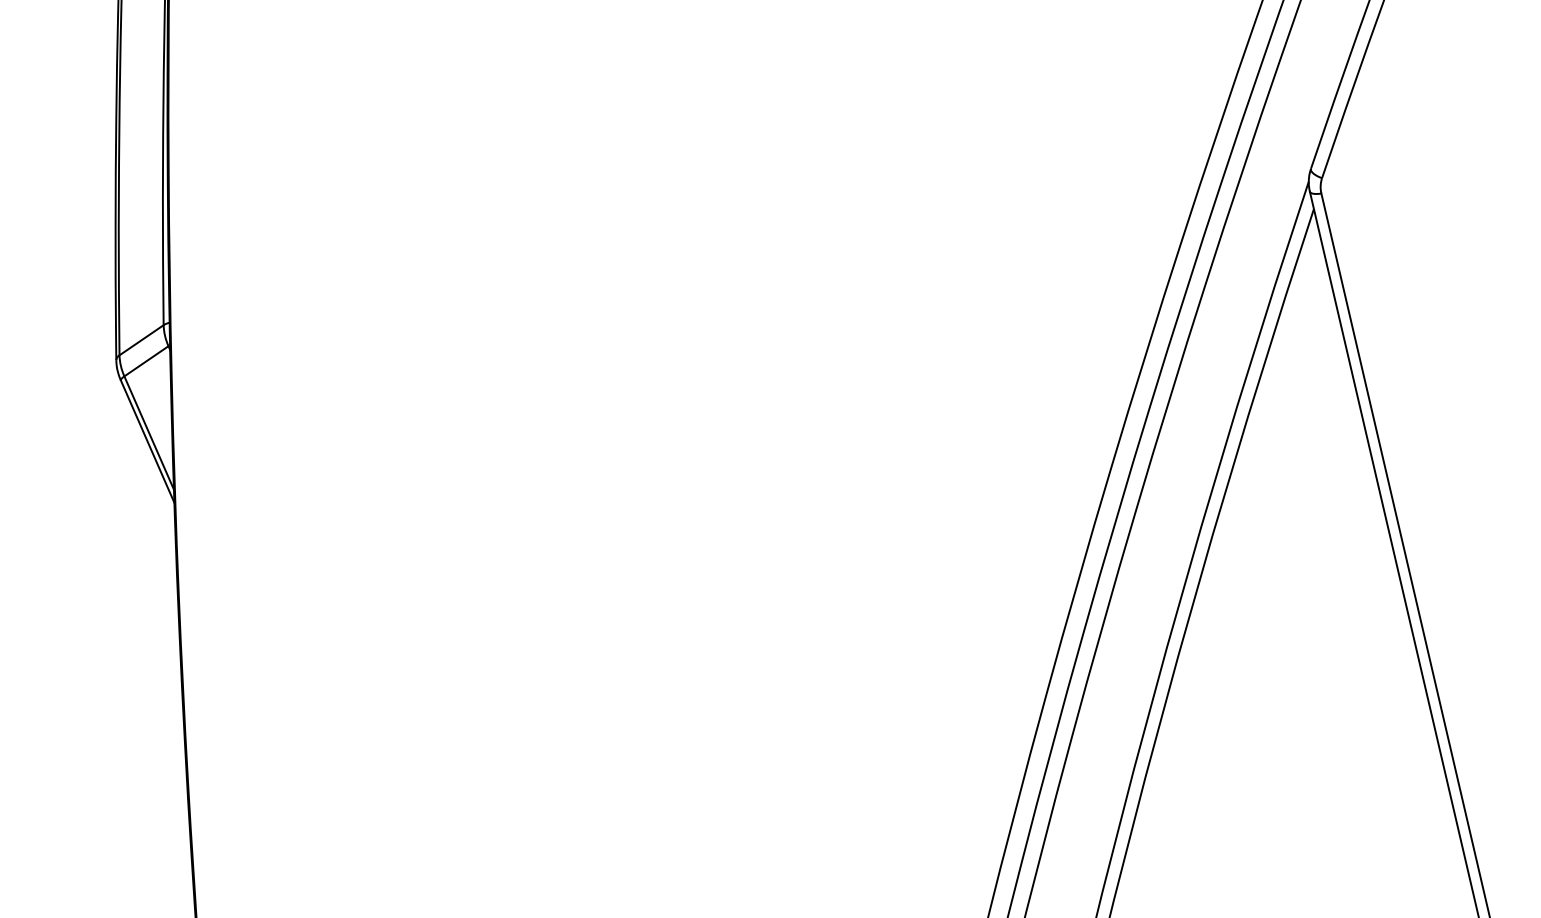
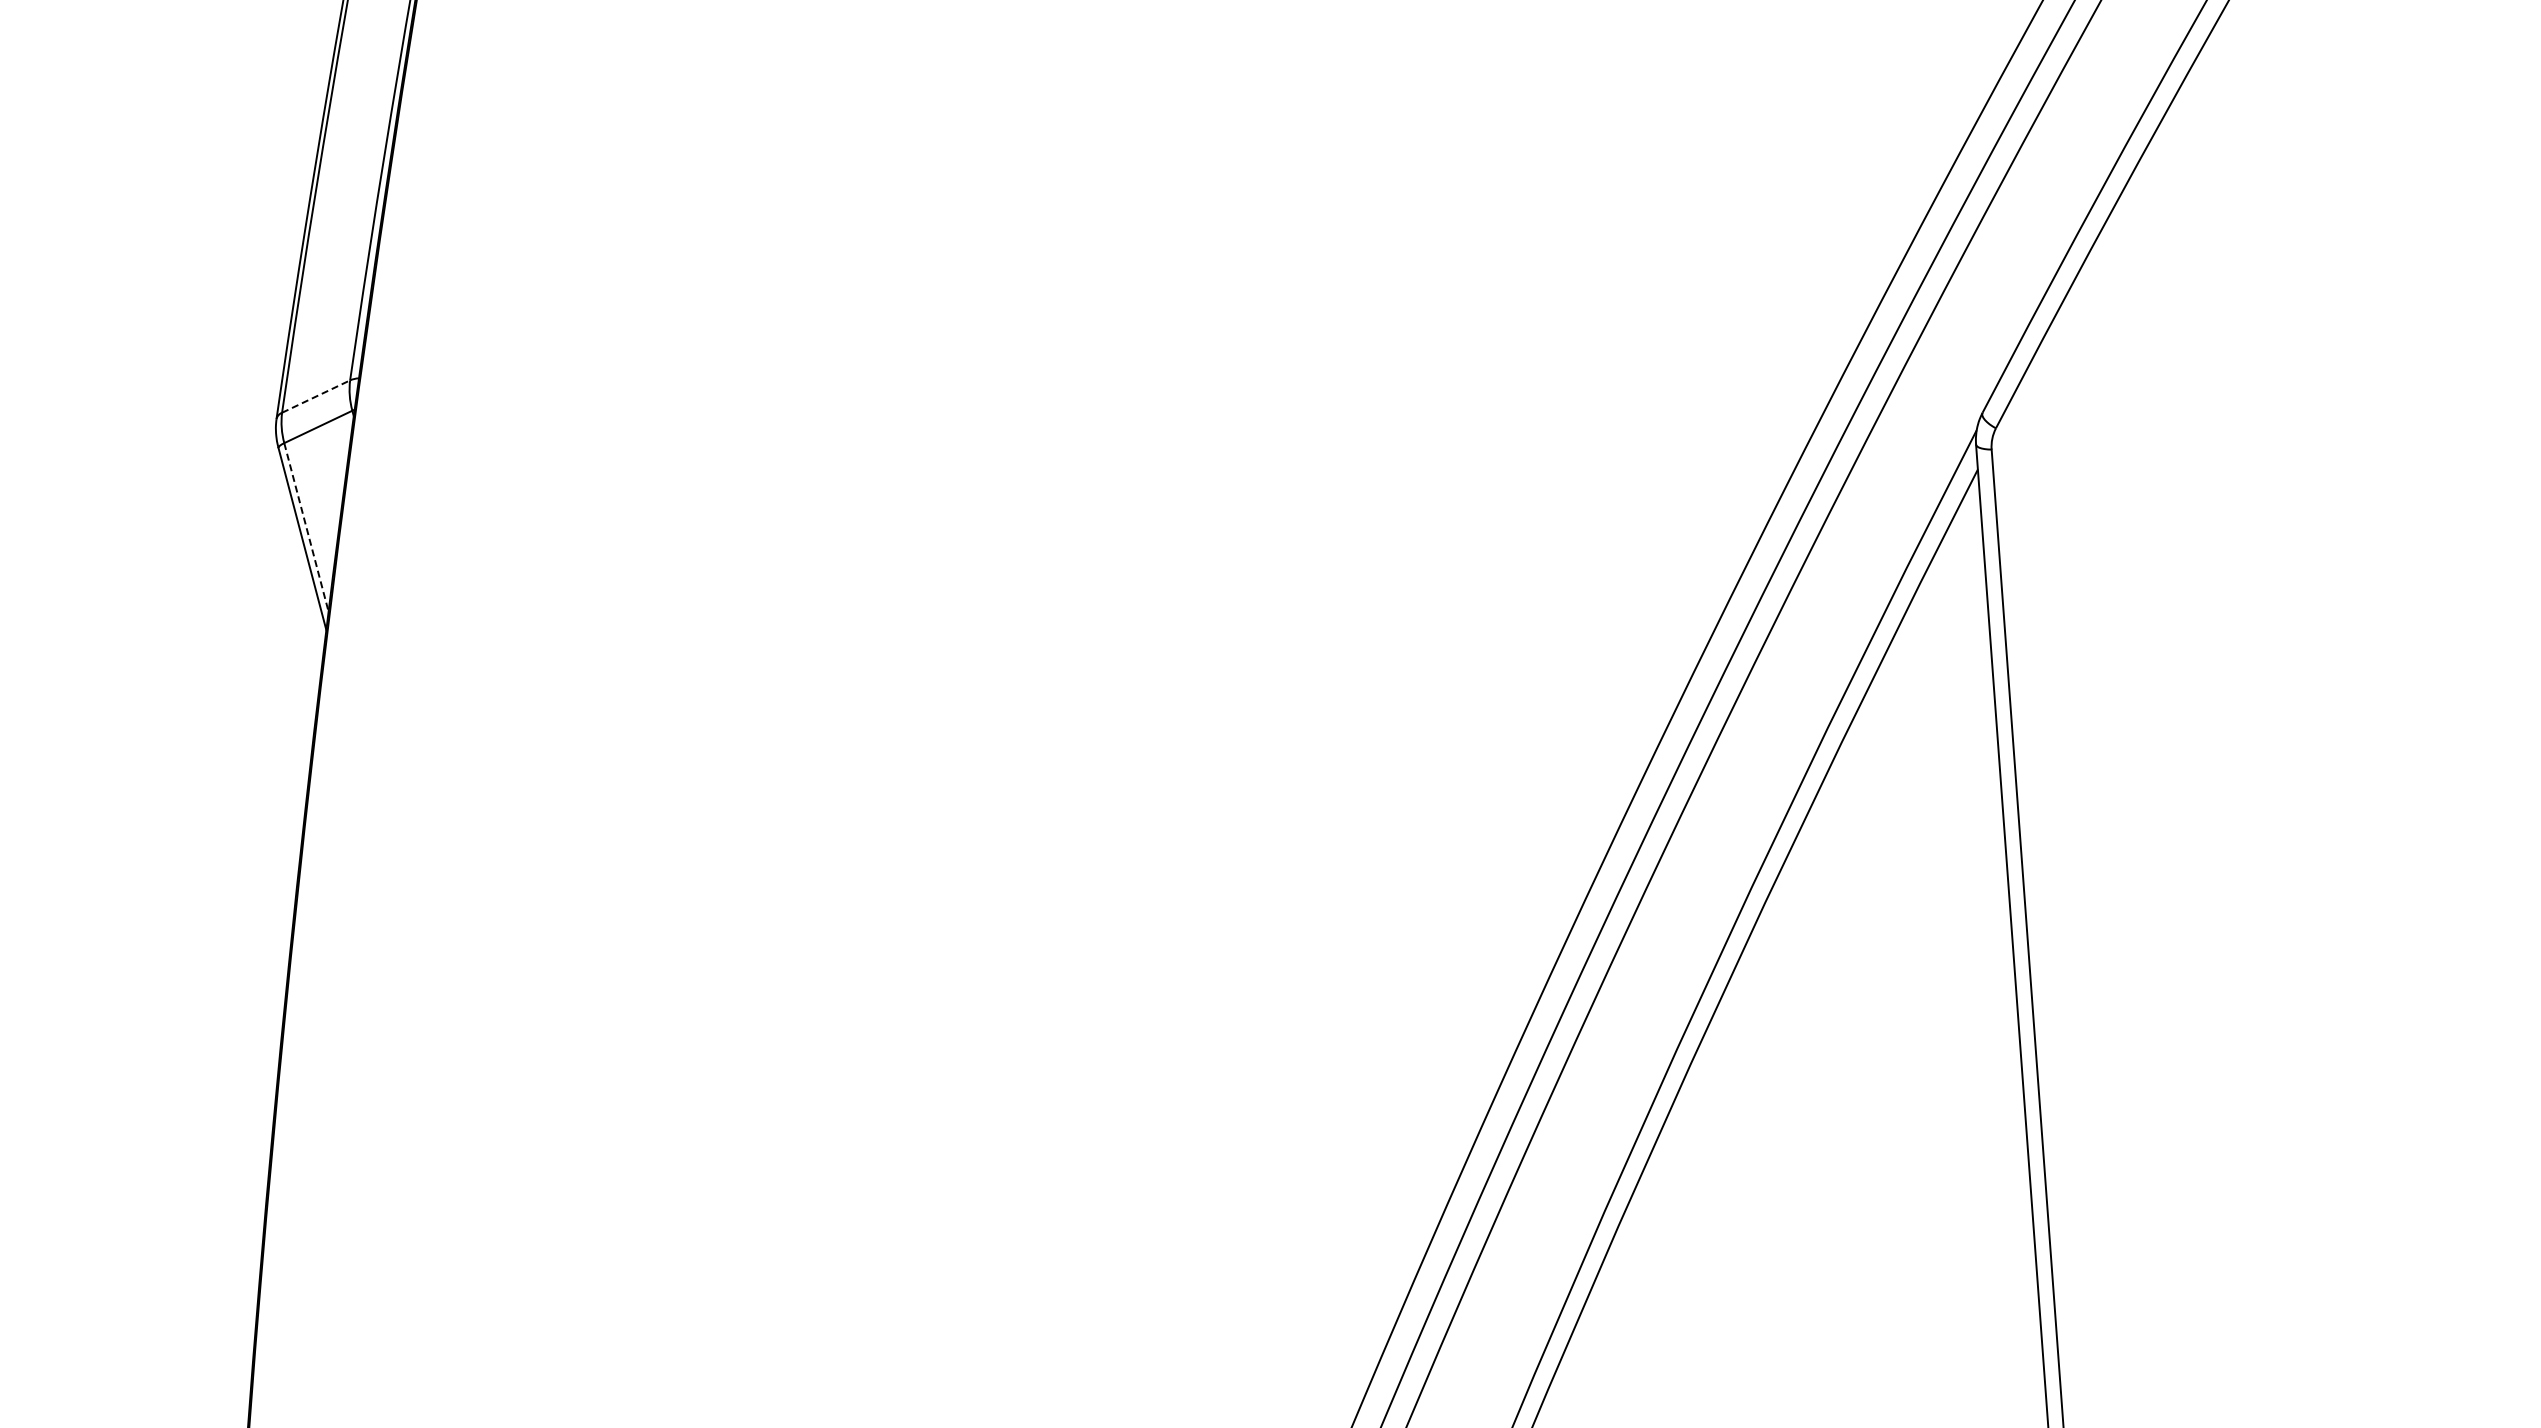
line: (141, 340) -> (316, 396), solid -> dashed
line: (149, 433) -> (306, 528), solid -> dashed

